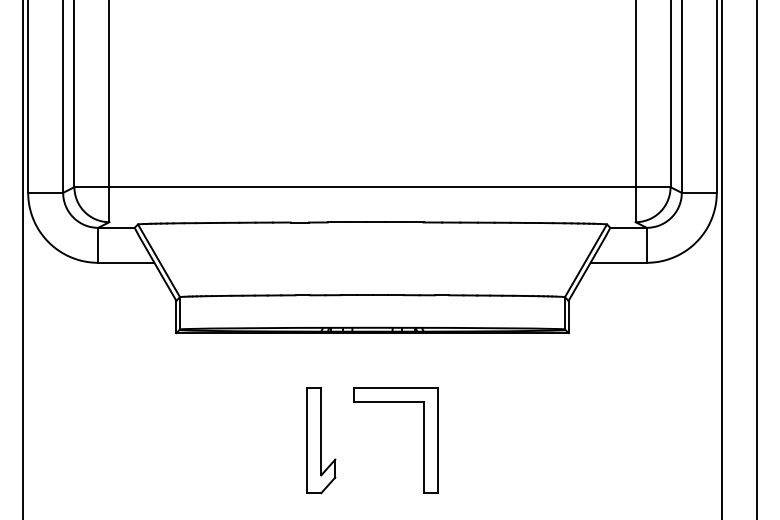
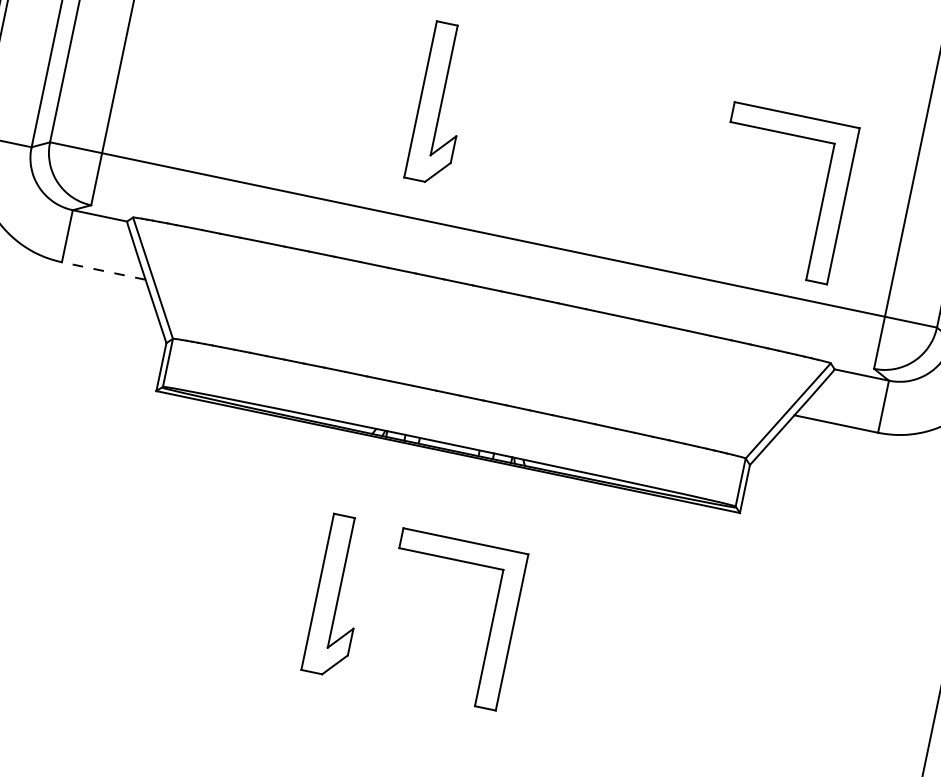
part: (321, 109) -> (441, 103), added
part: (579, 121) -> (821, 201), added
line: (125, 262) -> (102, 270), solid -> dashed

